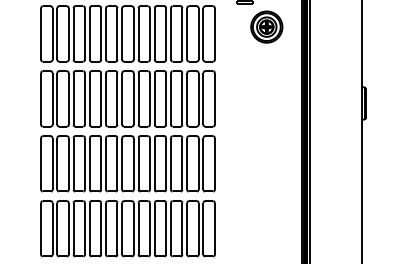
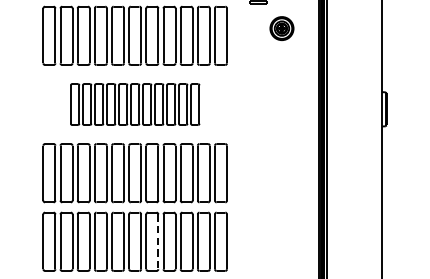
part: (266, 26) -> (281, 27), size x0.7
part: (127, 98) -> (134, 104), size x0.7
line: (149, 228) -> (157, 241), solid -> dashed

